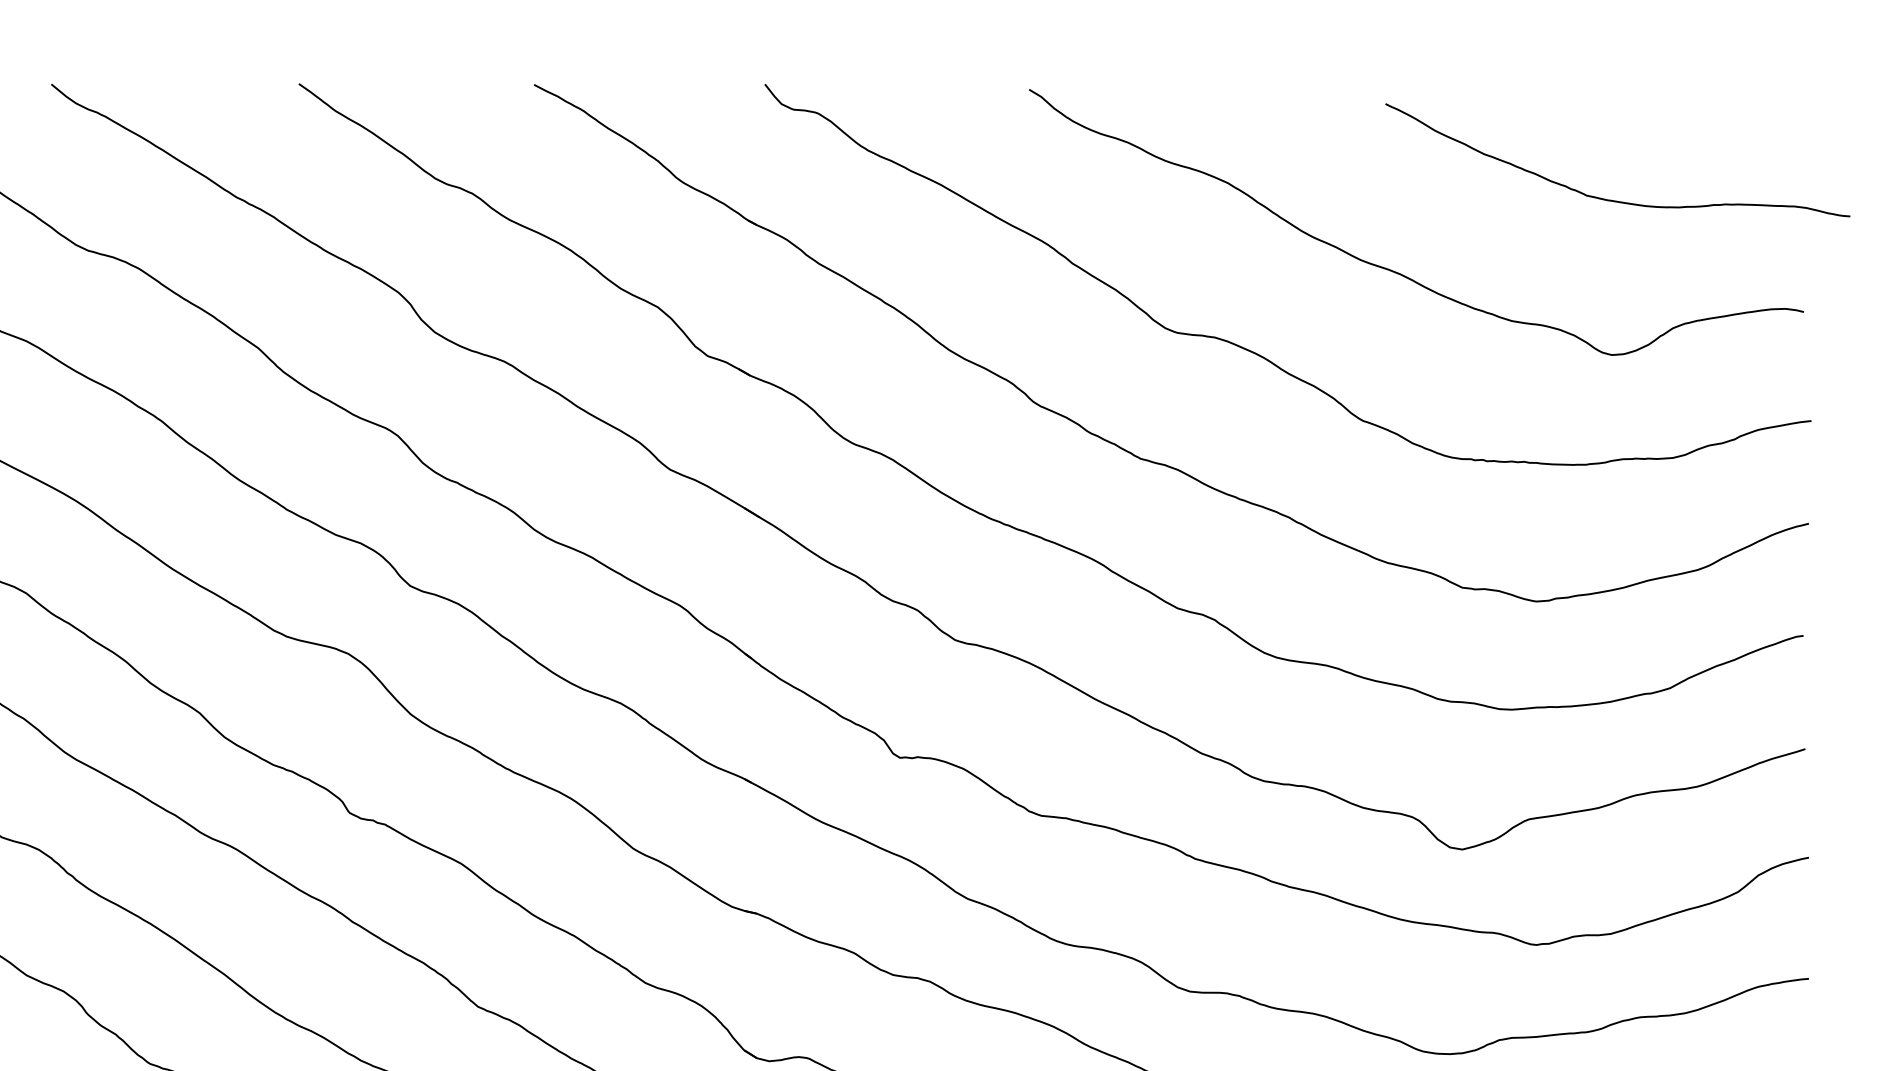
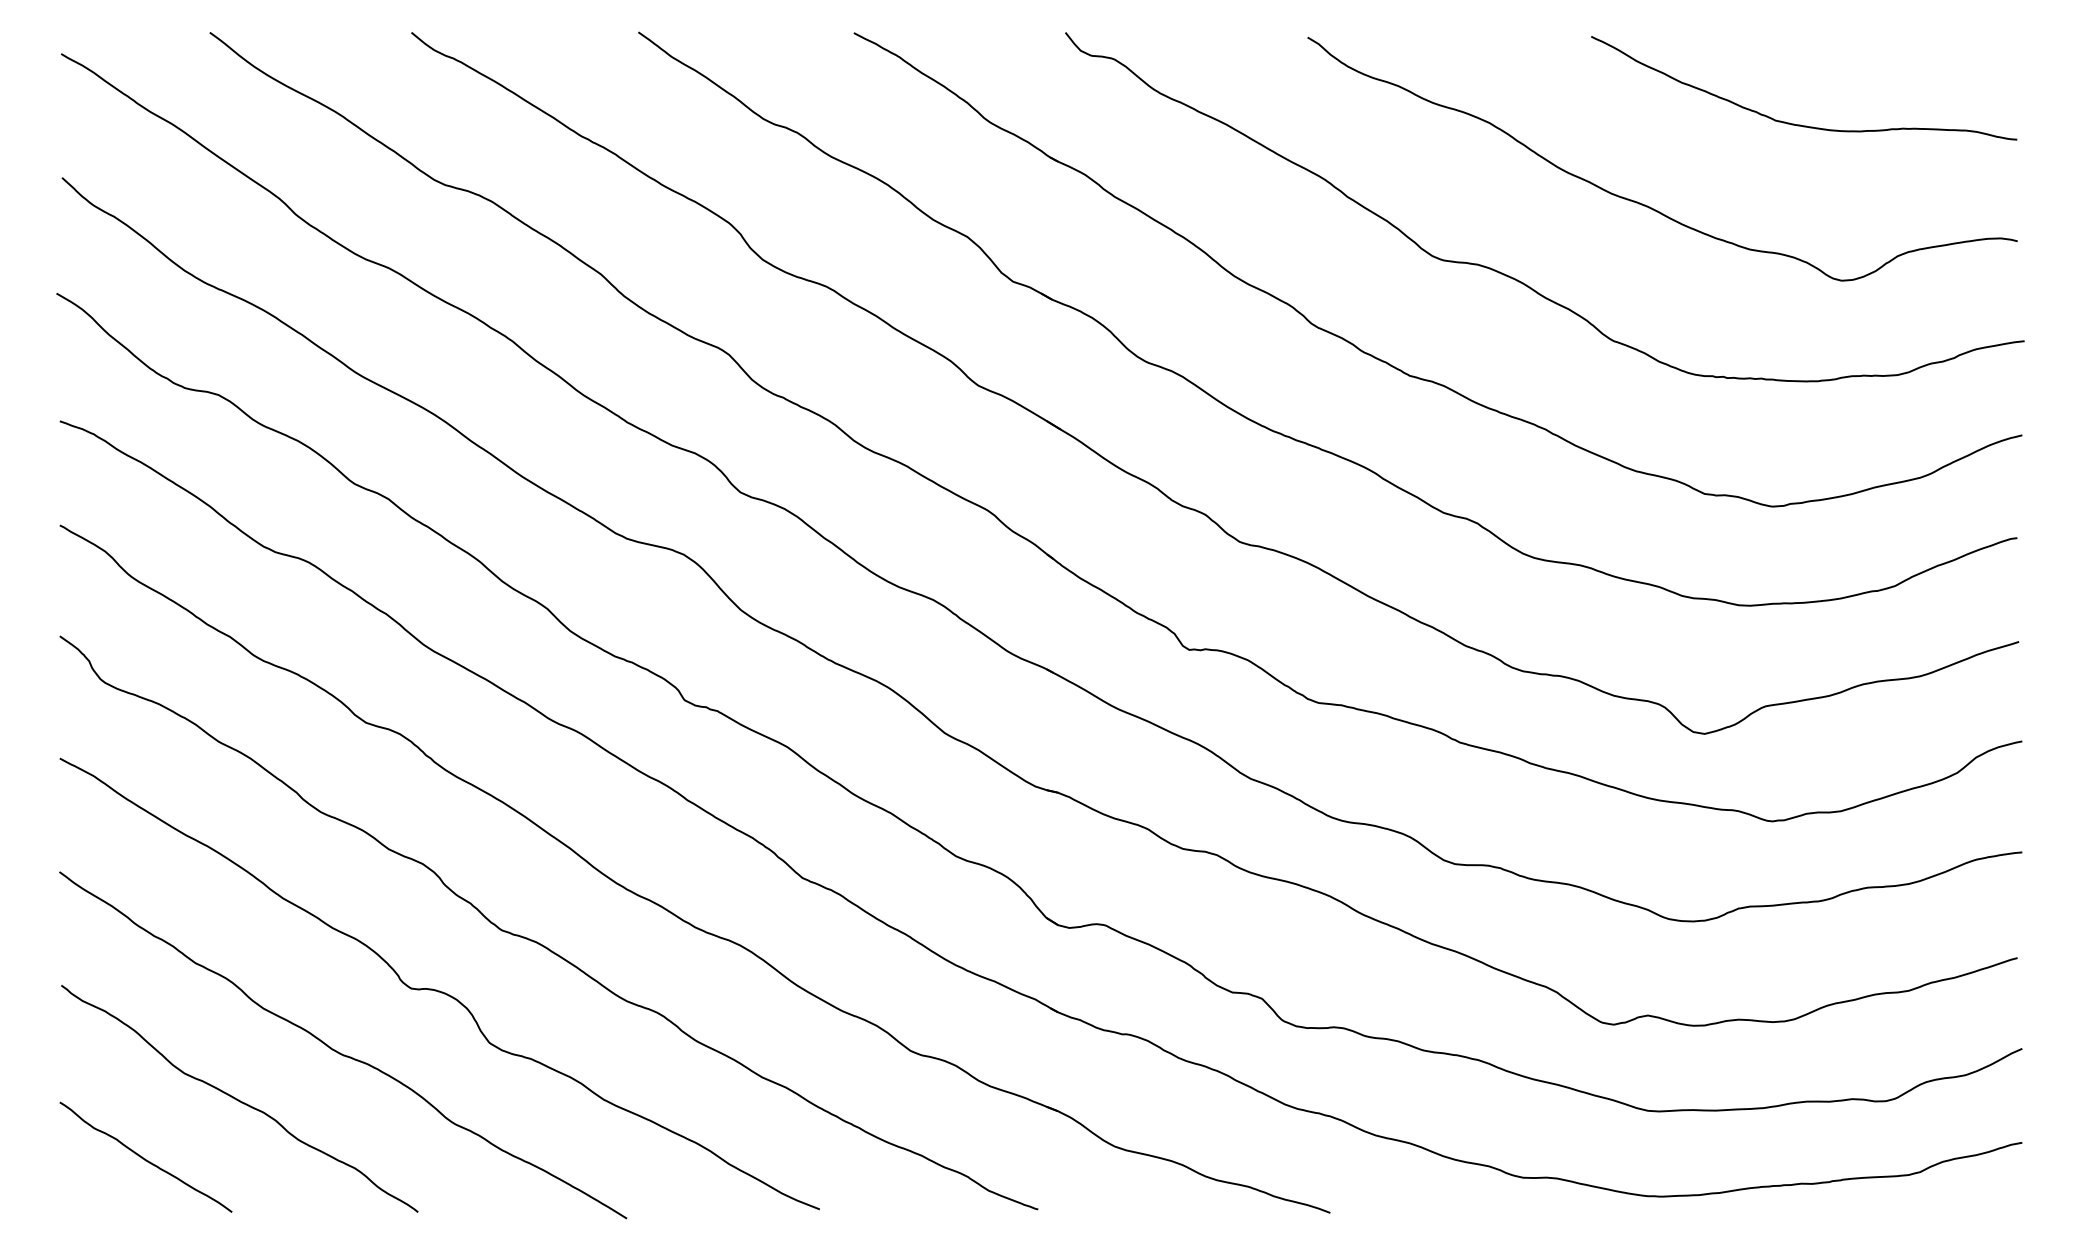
curve: (1613, 199) -> (1800, 124), moved

